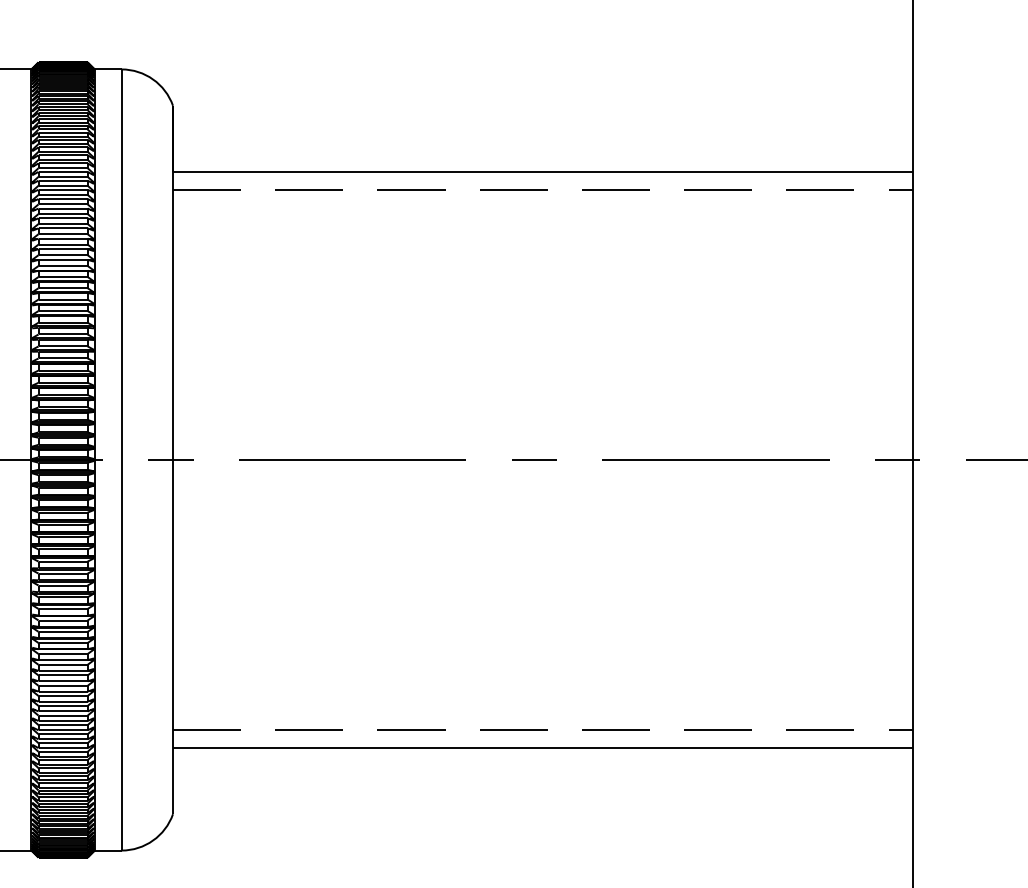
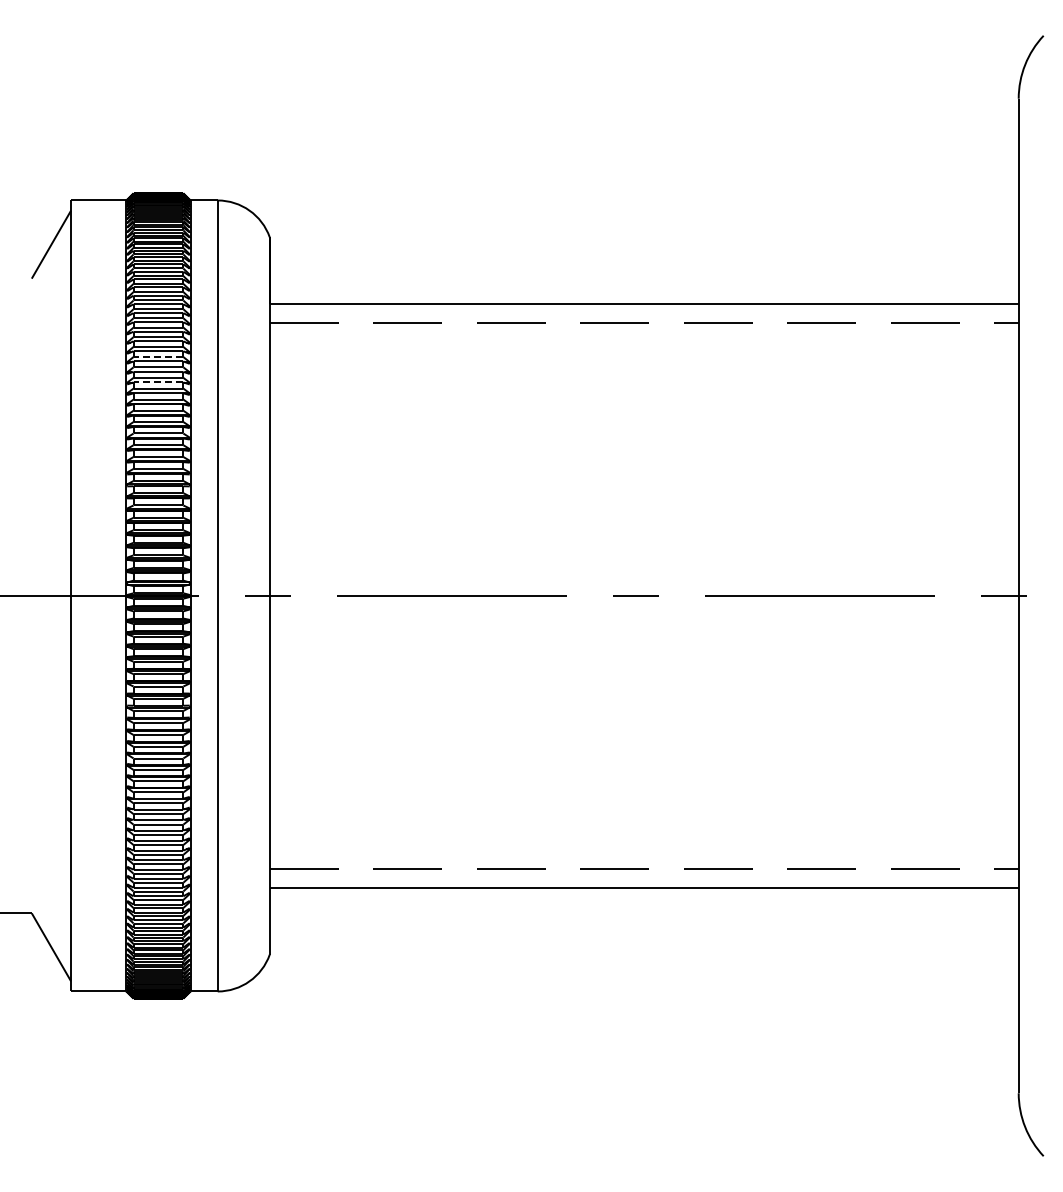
line: (63, 223) -> (158, 356), solid -> dashed
line: (63, 249) -> (158, 382), solid -> dashed

